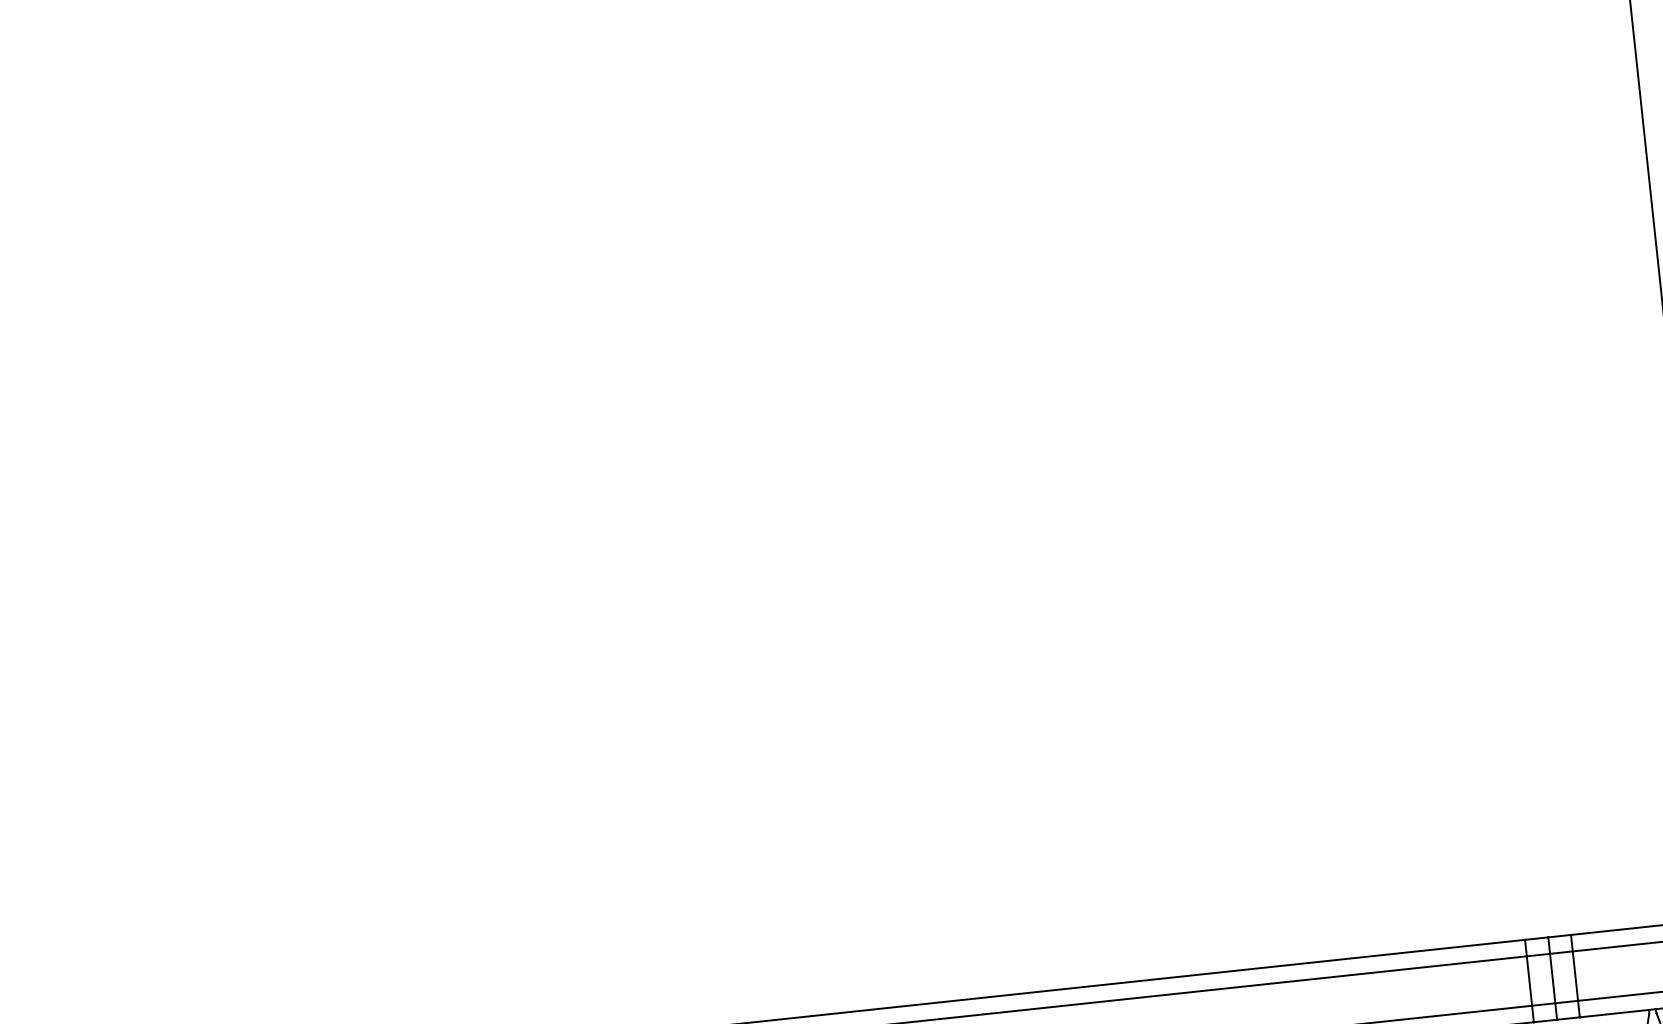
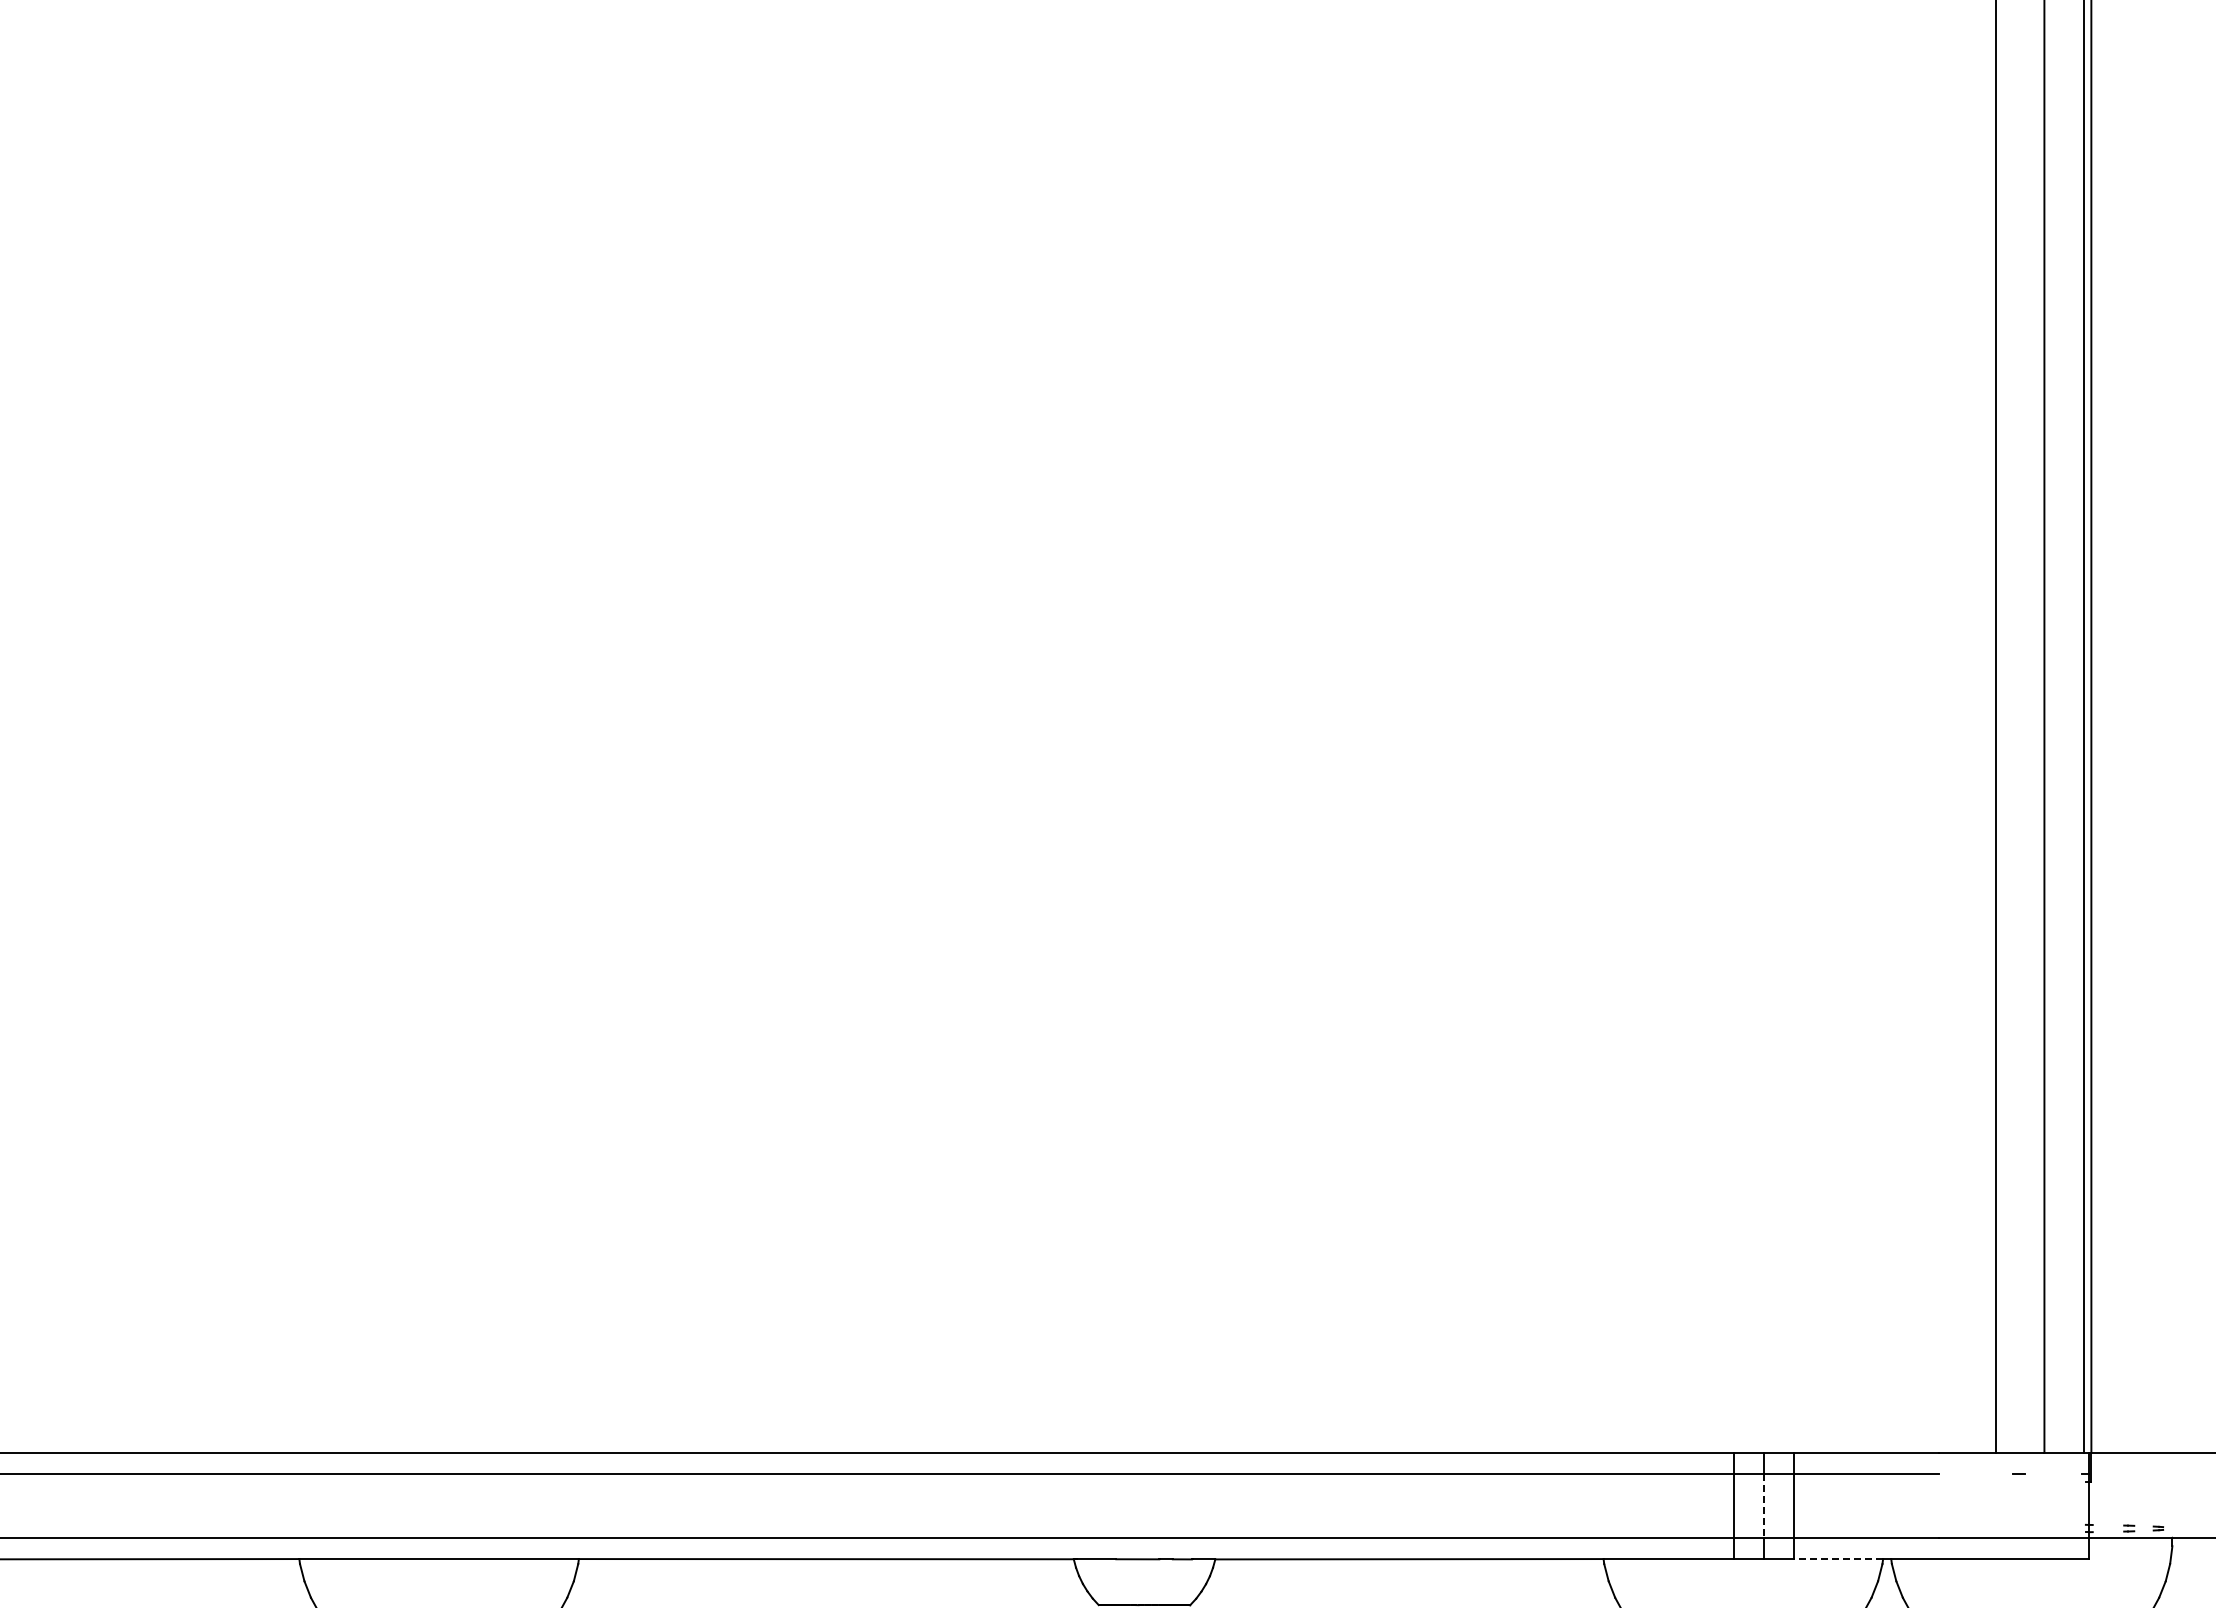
line: (1552, 978) -> (1764, 1505), solid -> dashed
line: (1614, 1013) -> (1838, 1559), solid -> dashed

